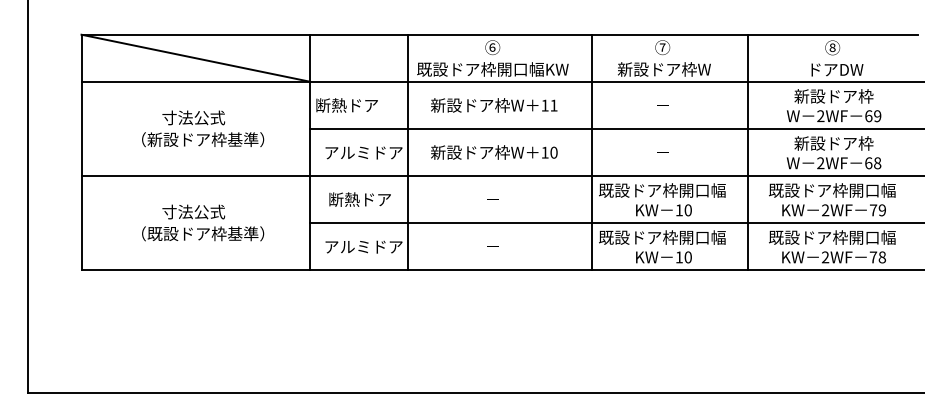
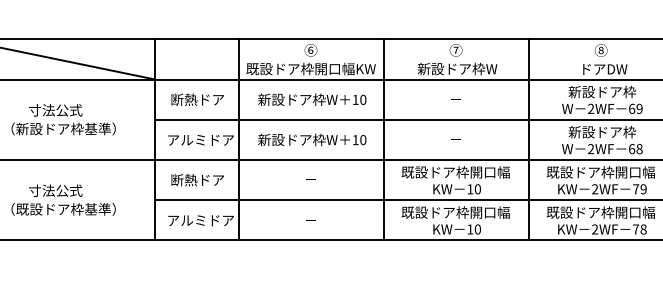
text: (346, 105) -> (197, 99), moved
text: (553, 105) -> (362, 99), 11 -> 10
line: (592, 152) -> (384, 139), moved

